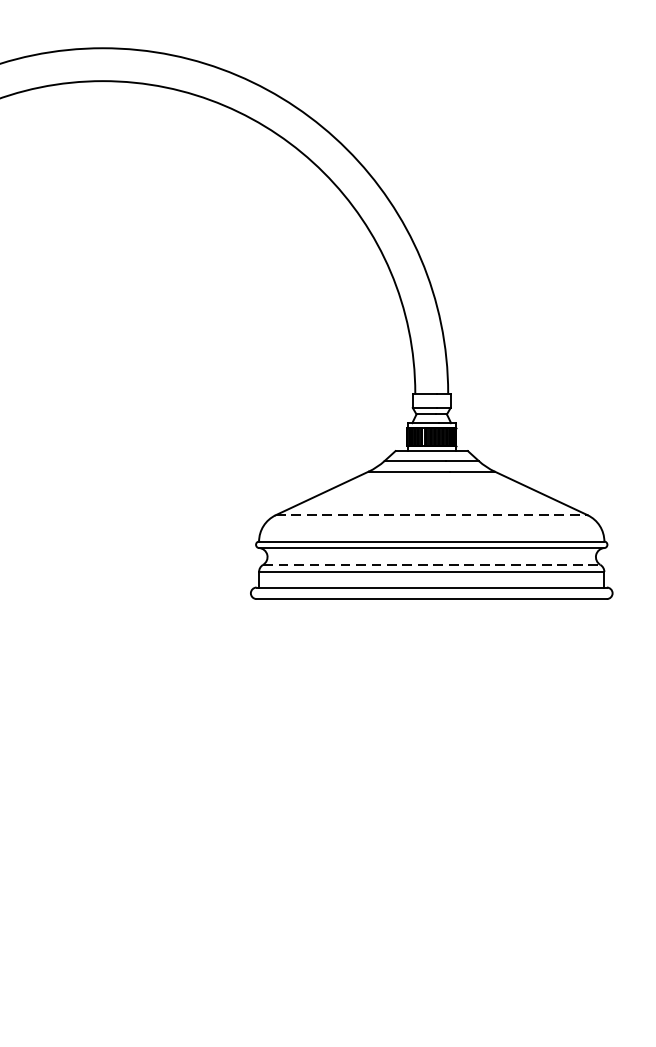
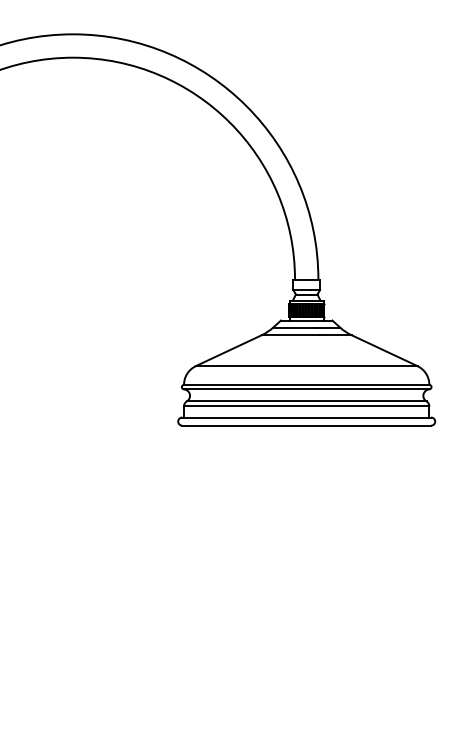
line: (431, 515) -> (306, 366), dashed -> solid
line: (431, 565) -> (306, 401), dashed -> solid

